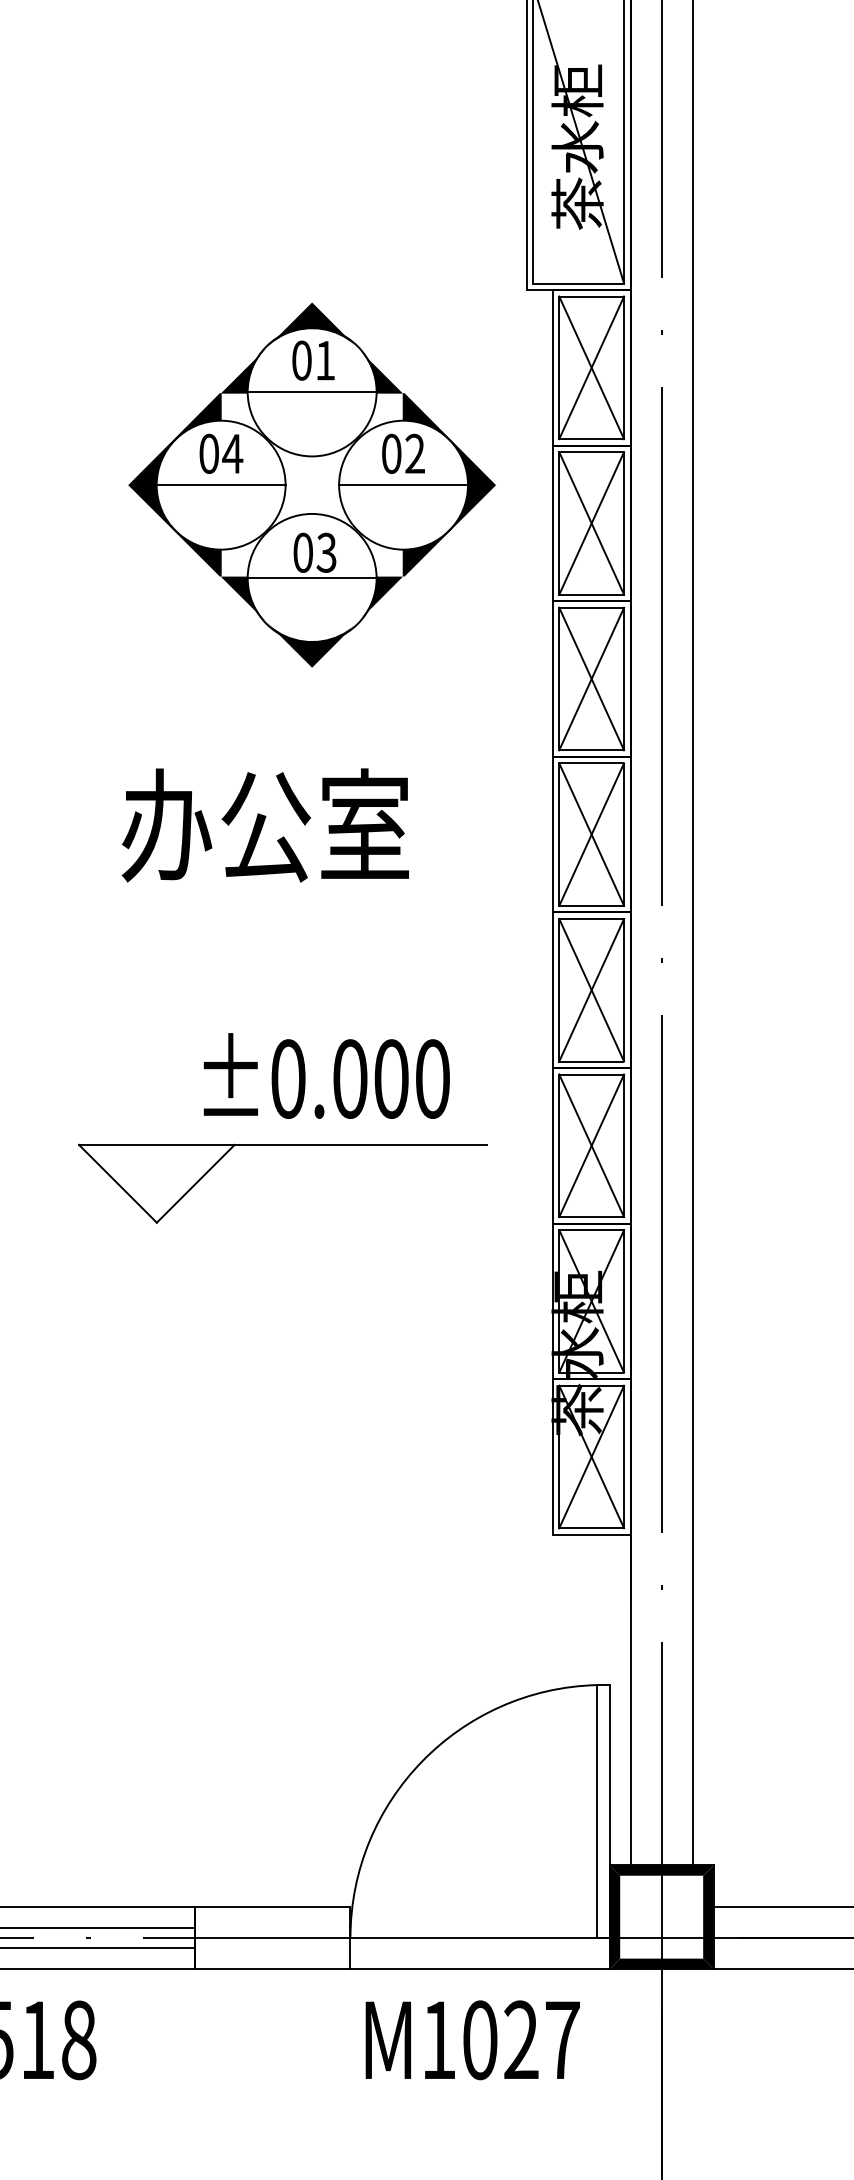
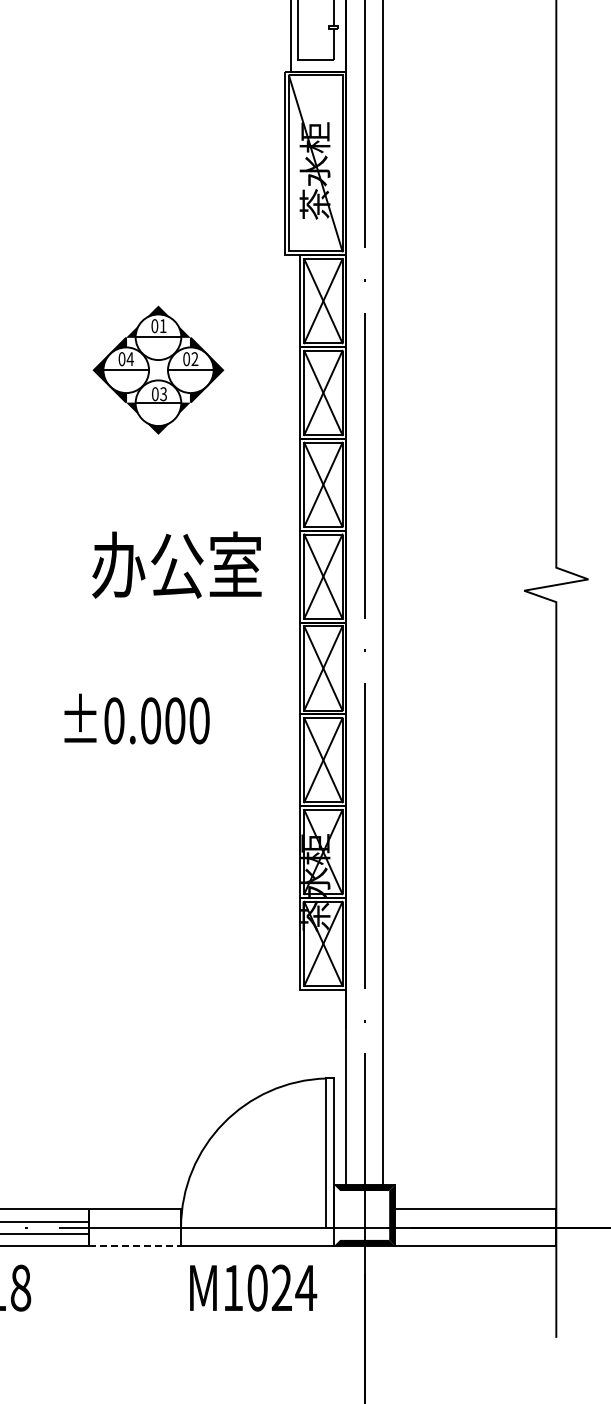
part: (312, 483) -> (158, 369), size x0.6
text: (264, 824) -> (176, 564), moved
text: (325, 1075) -> (136, 718), moved
part: (281, 1146) -> (140, 760), removed
fill: (615, 1917) -> (337, 1215), removed
line: (273, 1969) -> (135, 1246), solid -> dashed
text: (563, 2039) -> (306, 1287), M1027 -> M1024

